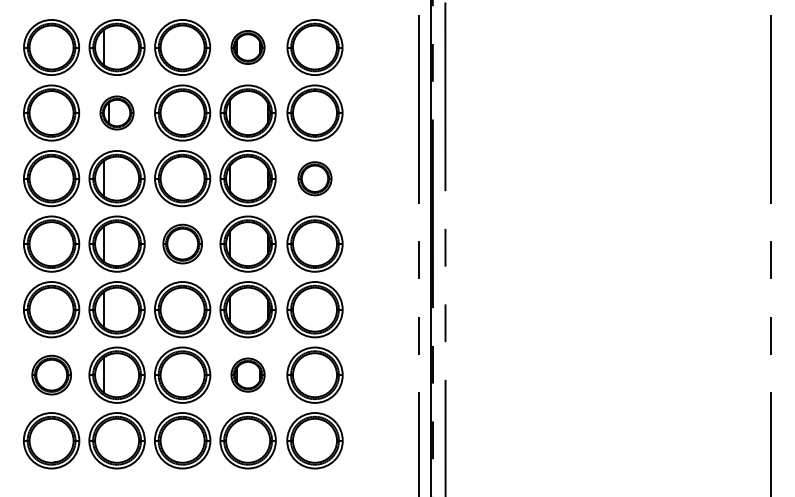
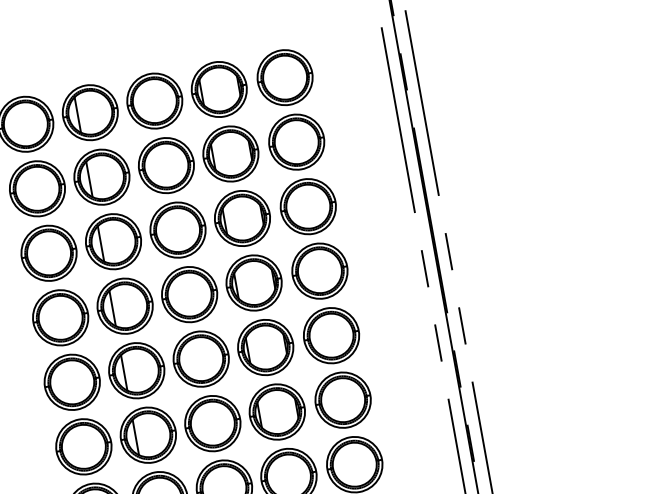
part: (247, 47) -> (218, 89), size x1.67
part: (116, 112) -> (101, 176), size x1.67
part: (314, 178) -> (307, 206), size x1.67
part: (182, 243) -> (189, 294), size x1.43
part: (51, 374) -> (83, 446), size x1.43
part: (247, 374) -> (276, 411), size x1.67

